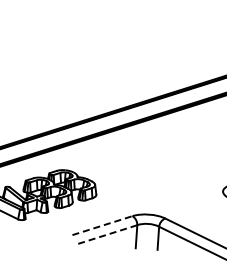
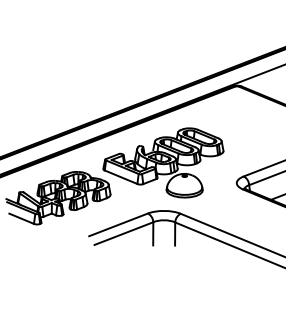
part: (151, 166) -> (163, 162), added
line: (103, 225) -> (119, 224), dashed -> solid
line: (106, 234) -> (123, 233), dashed -> solid

